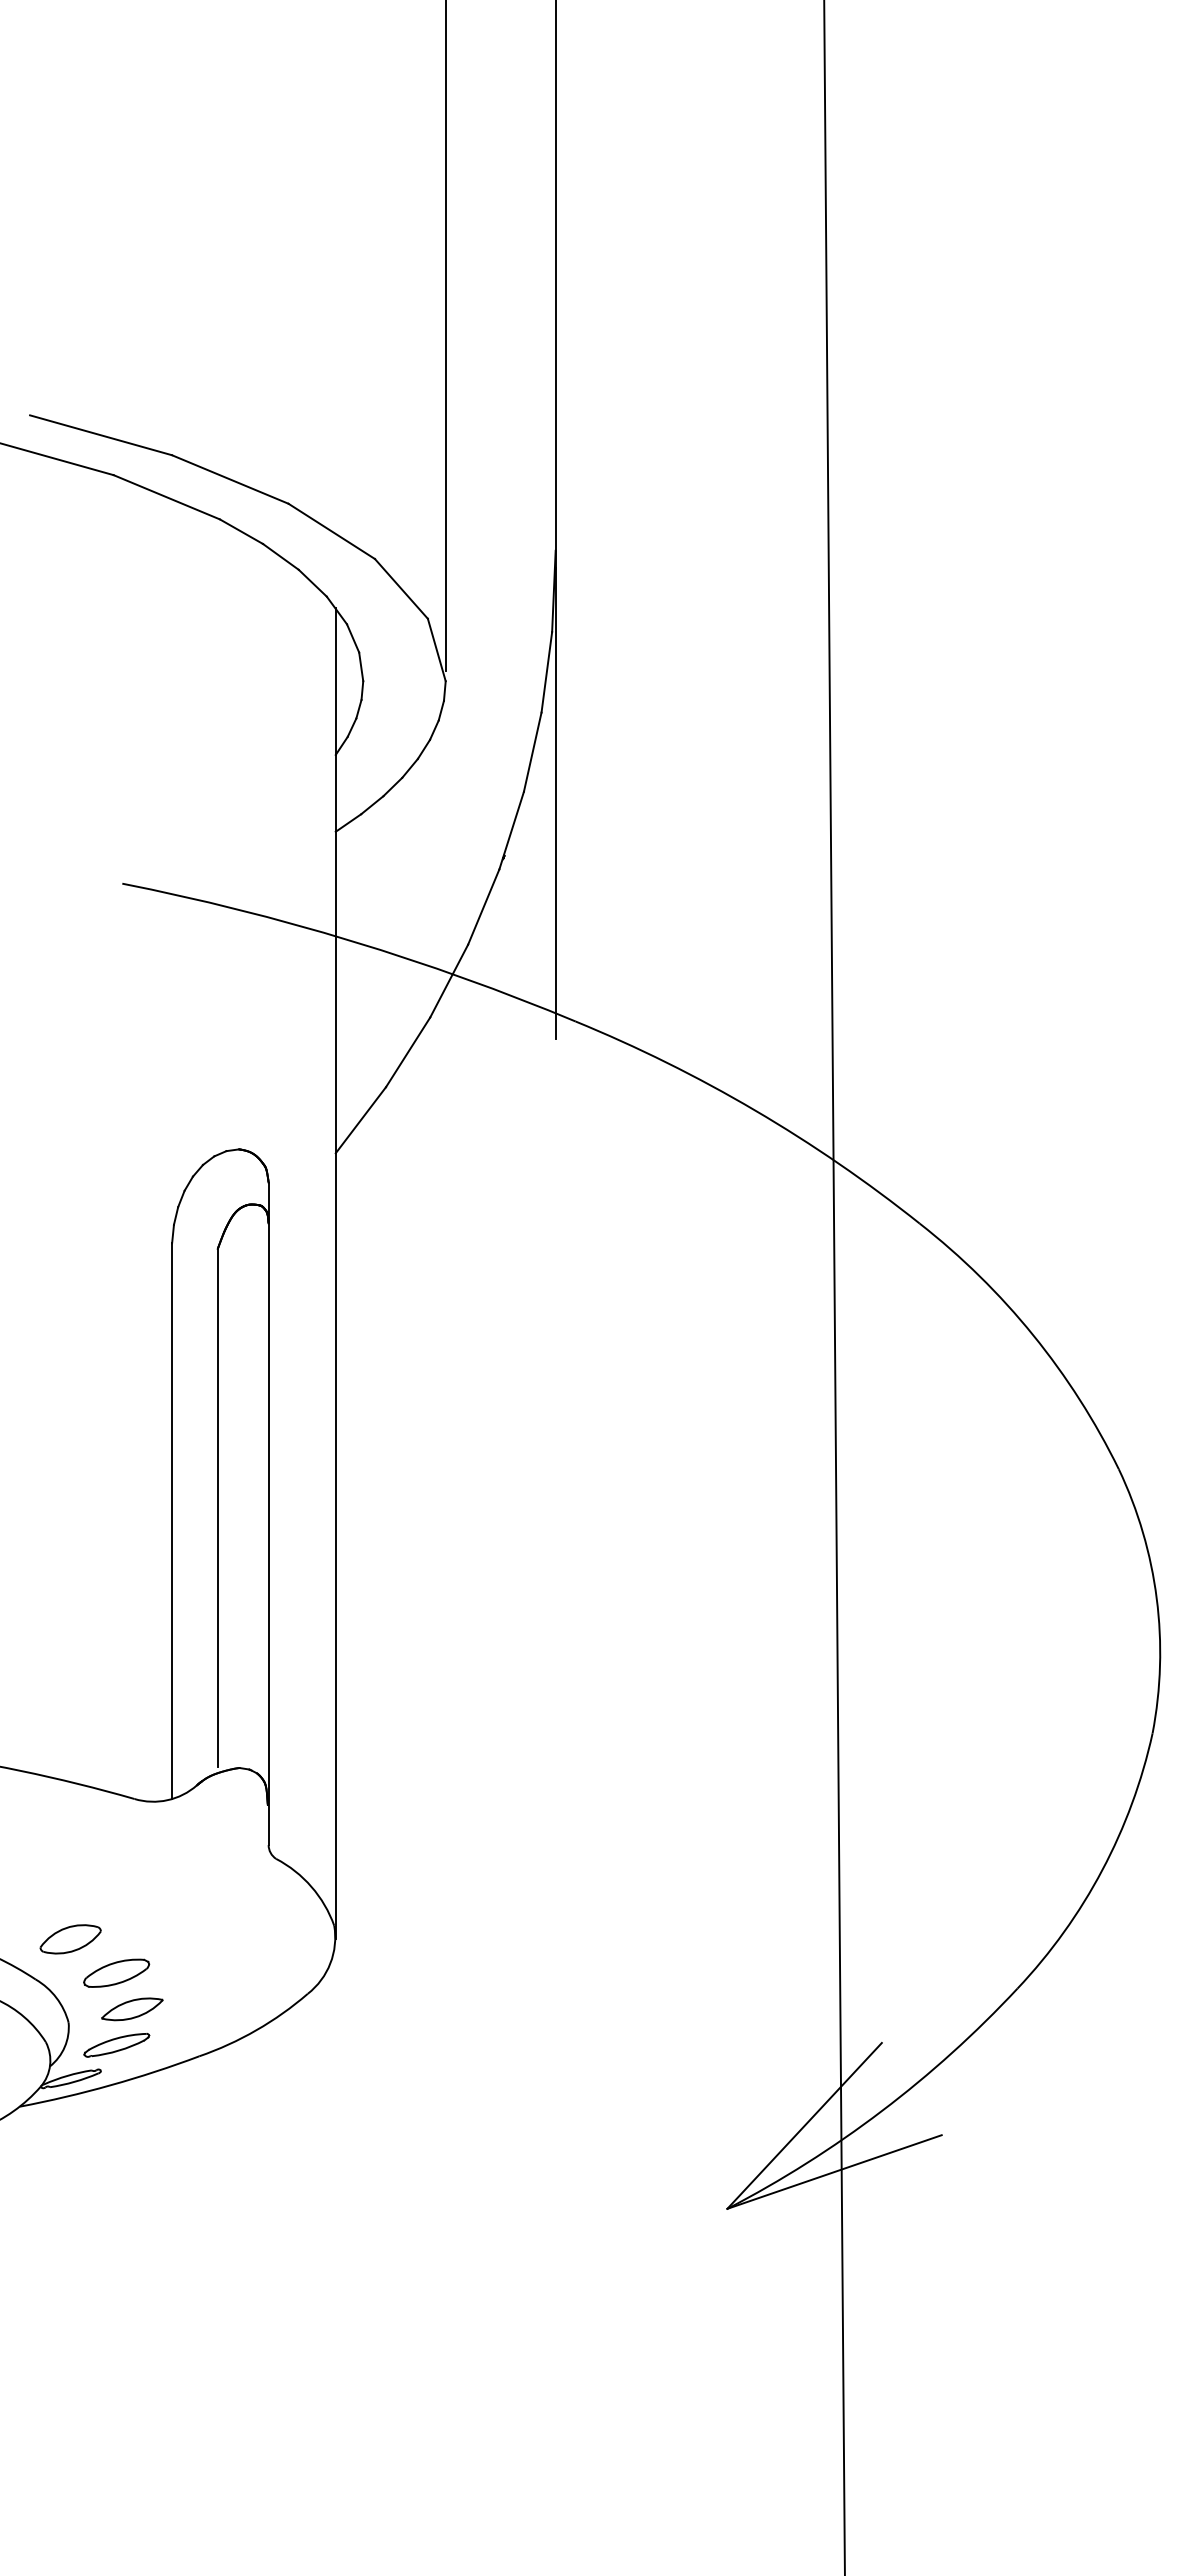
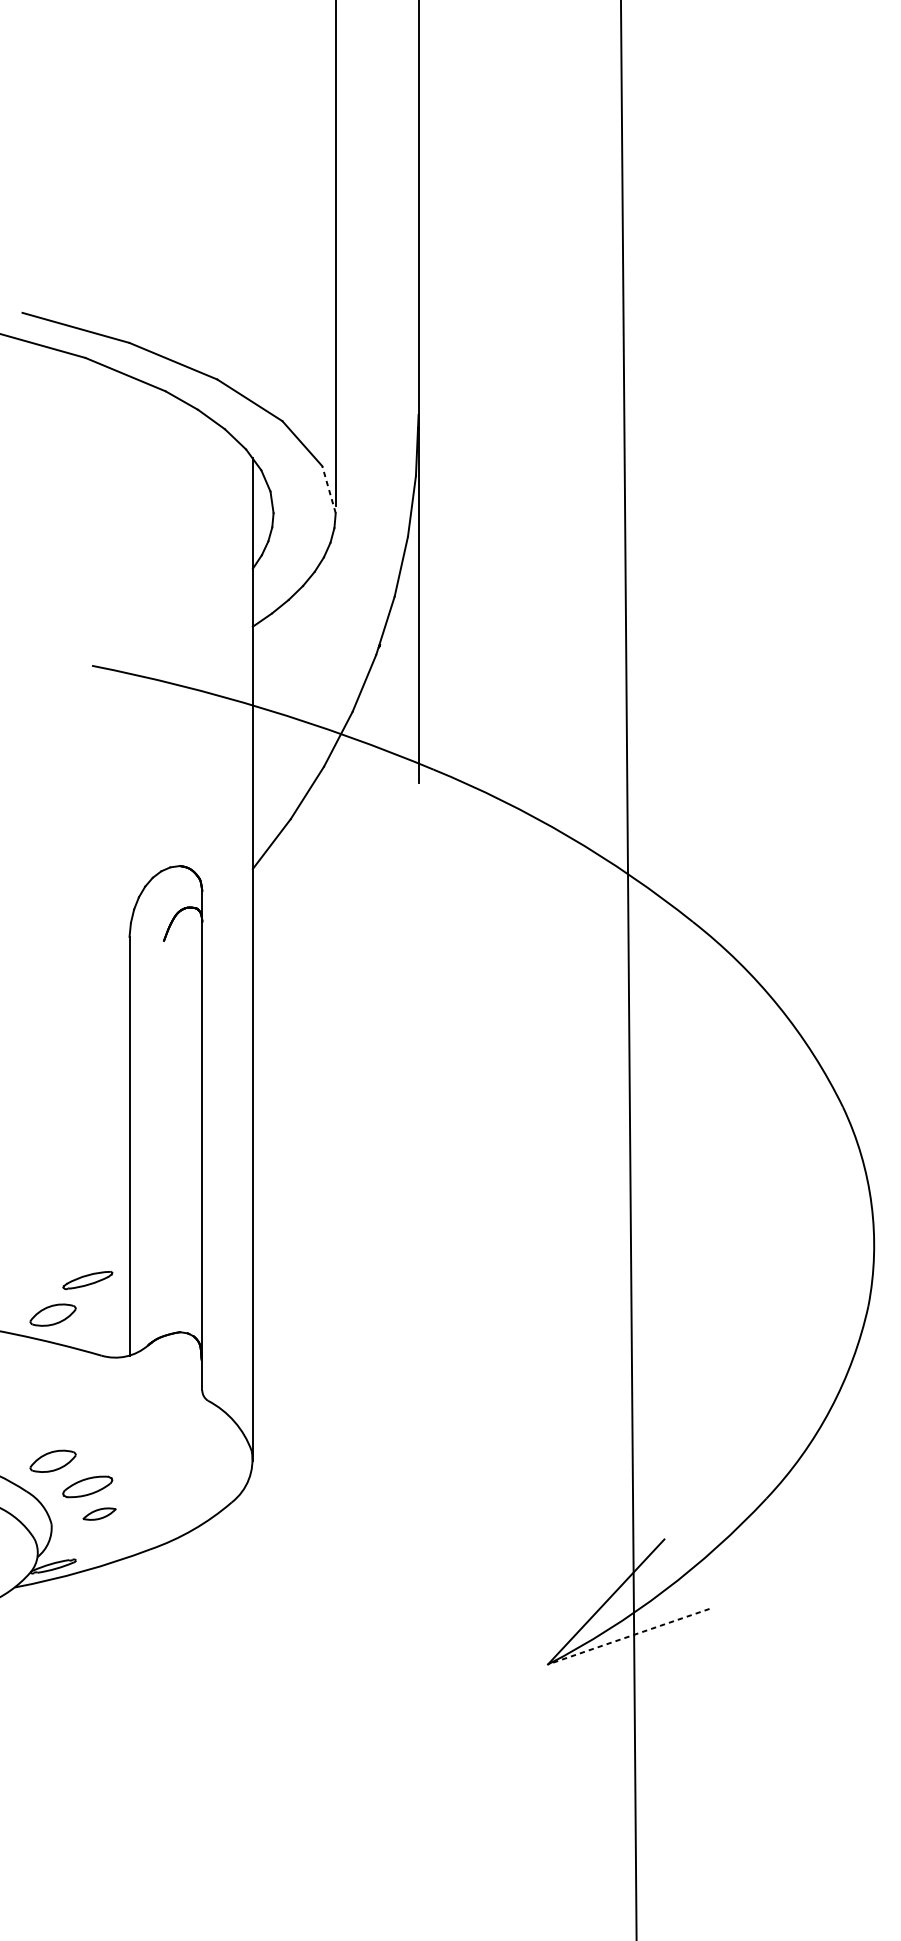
line: (436, 649) -> (328, 489), solid -> dashed
line: (217, 1507) -> (163, 1135), removed
part: (70, 1745) -> (52, 1315), added
part: (132, 2009) -> (99, 1514), size x0.7
part: (116, 2045) -> (87, 1280), moved
line: (834, 2172) -> (628, 1637), solid -> dashed

